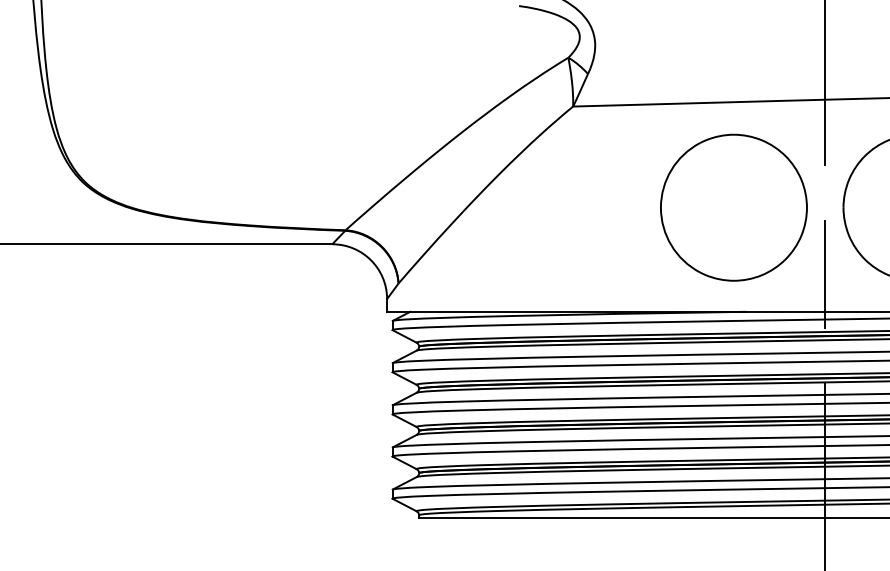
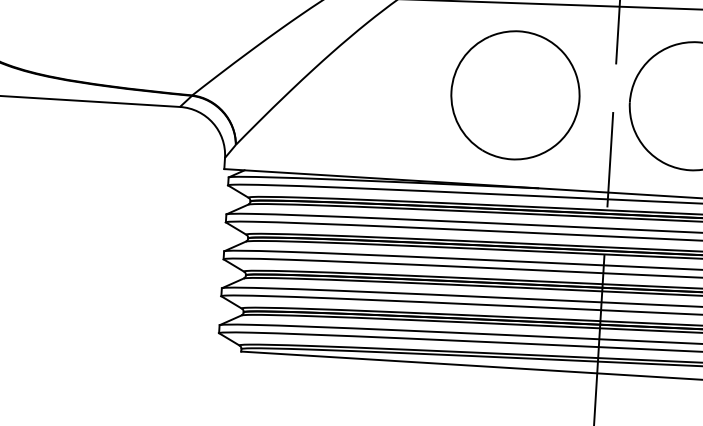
part: (733, 207) -> (515, 95), moved

